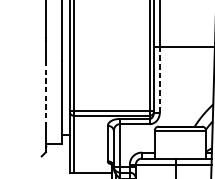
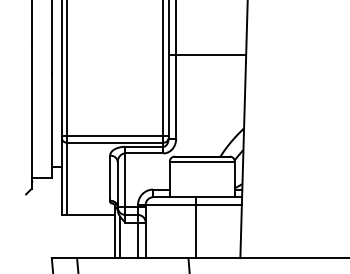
line: (160, 79) -> (176, 96), dashed -> solid
line: (45, 91) -> (31, 112), dashed -> solid

